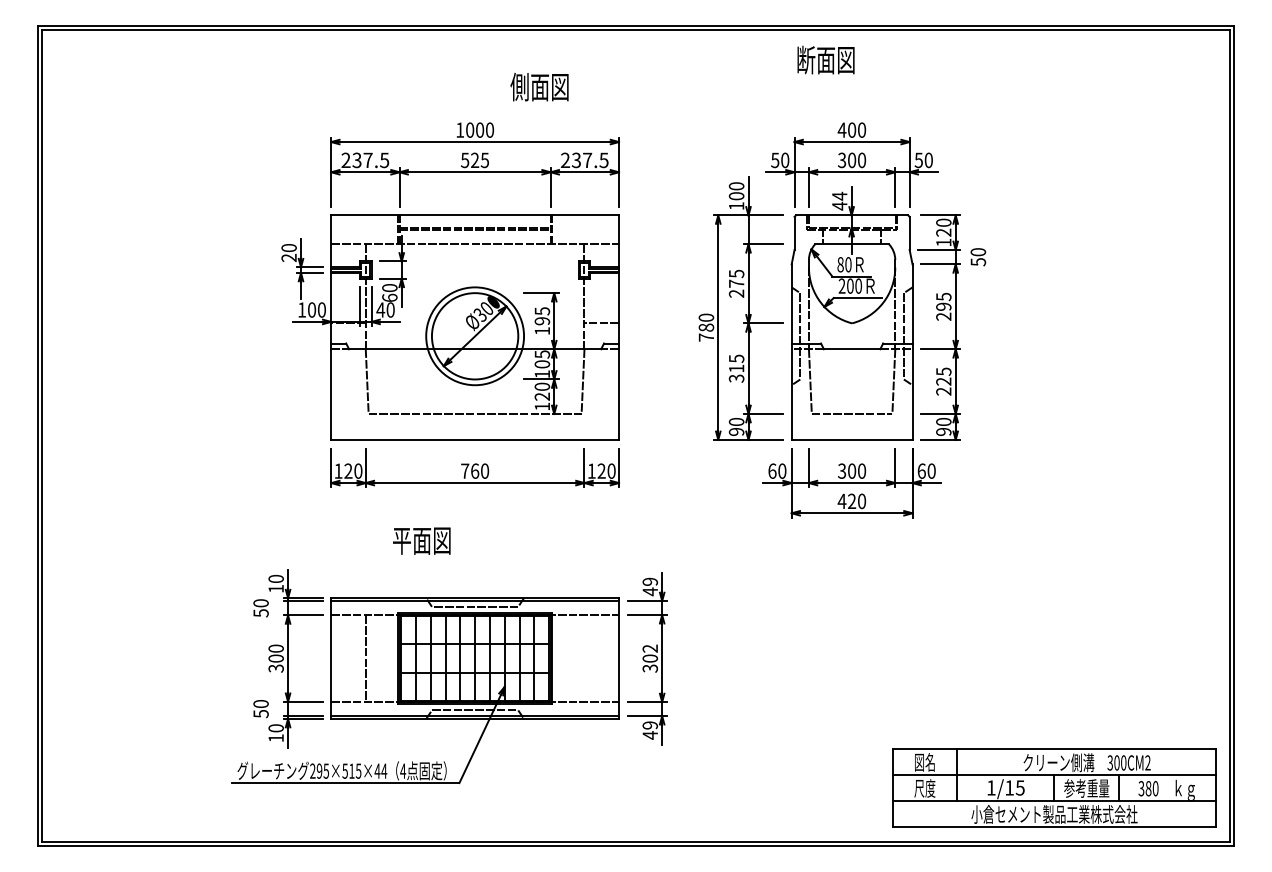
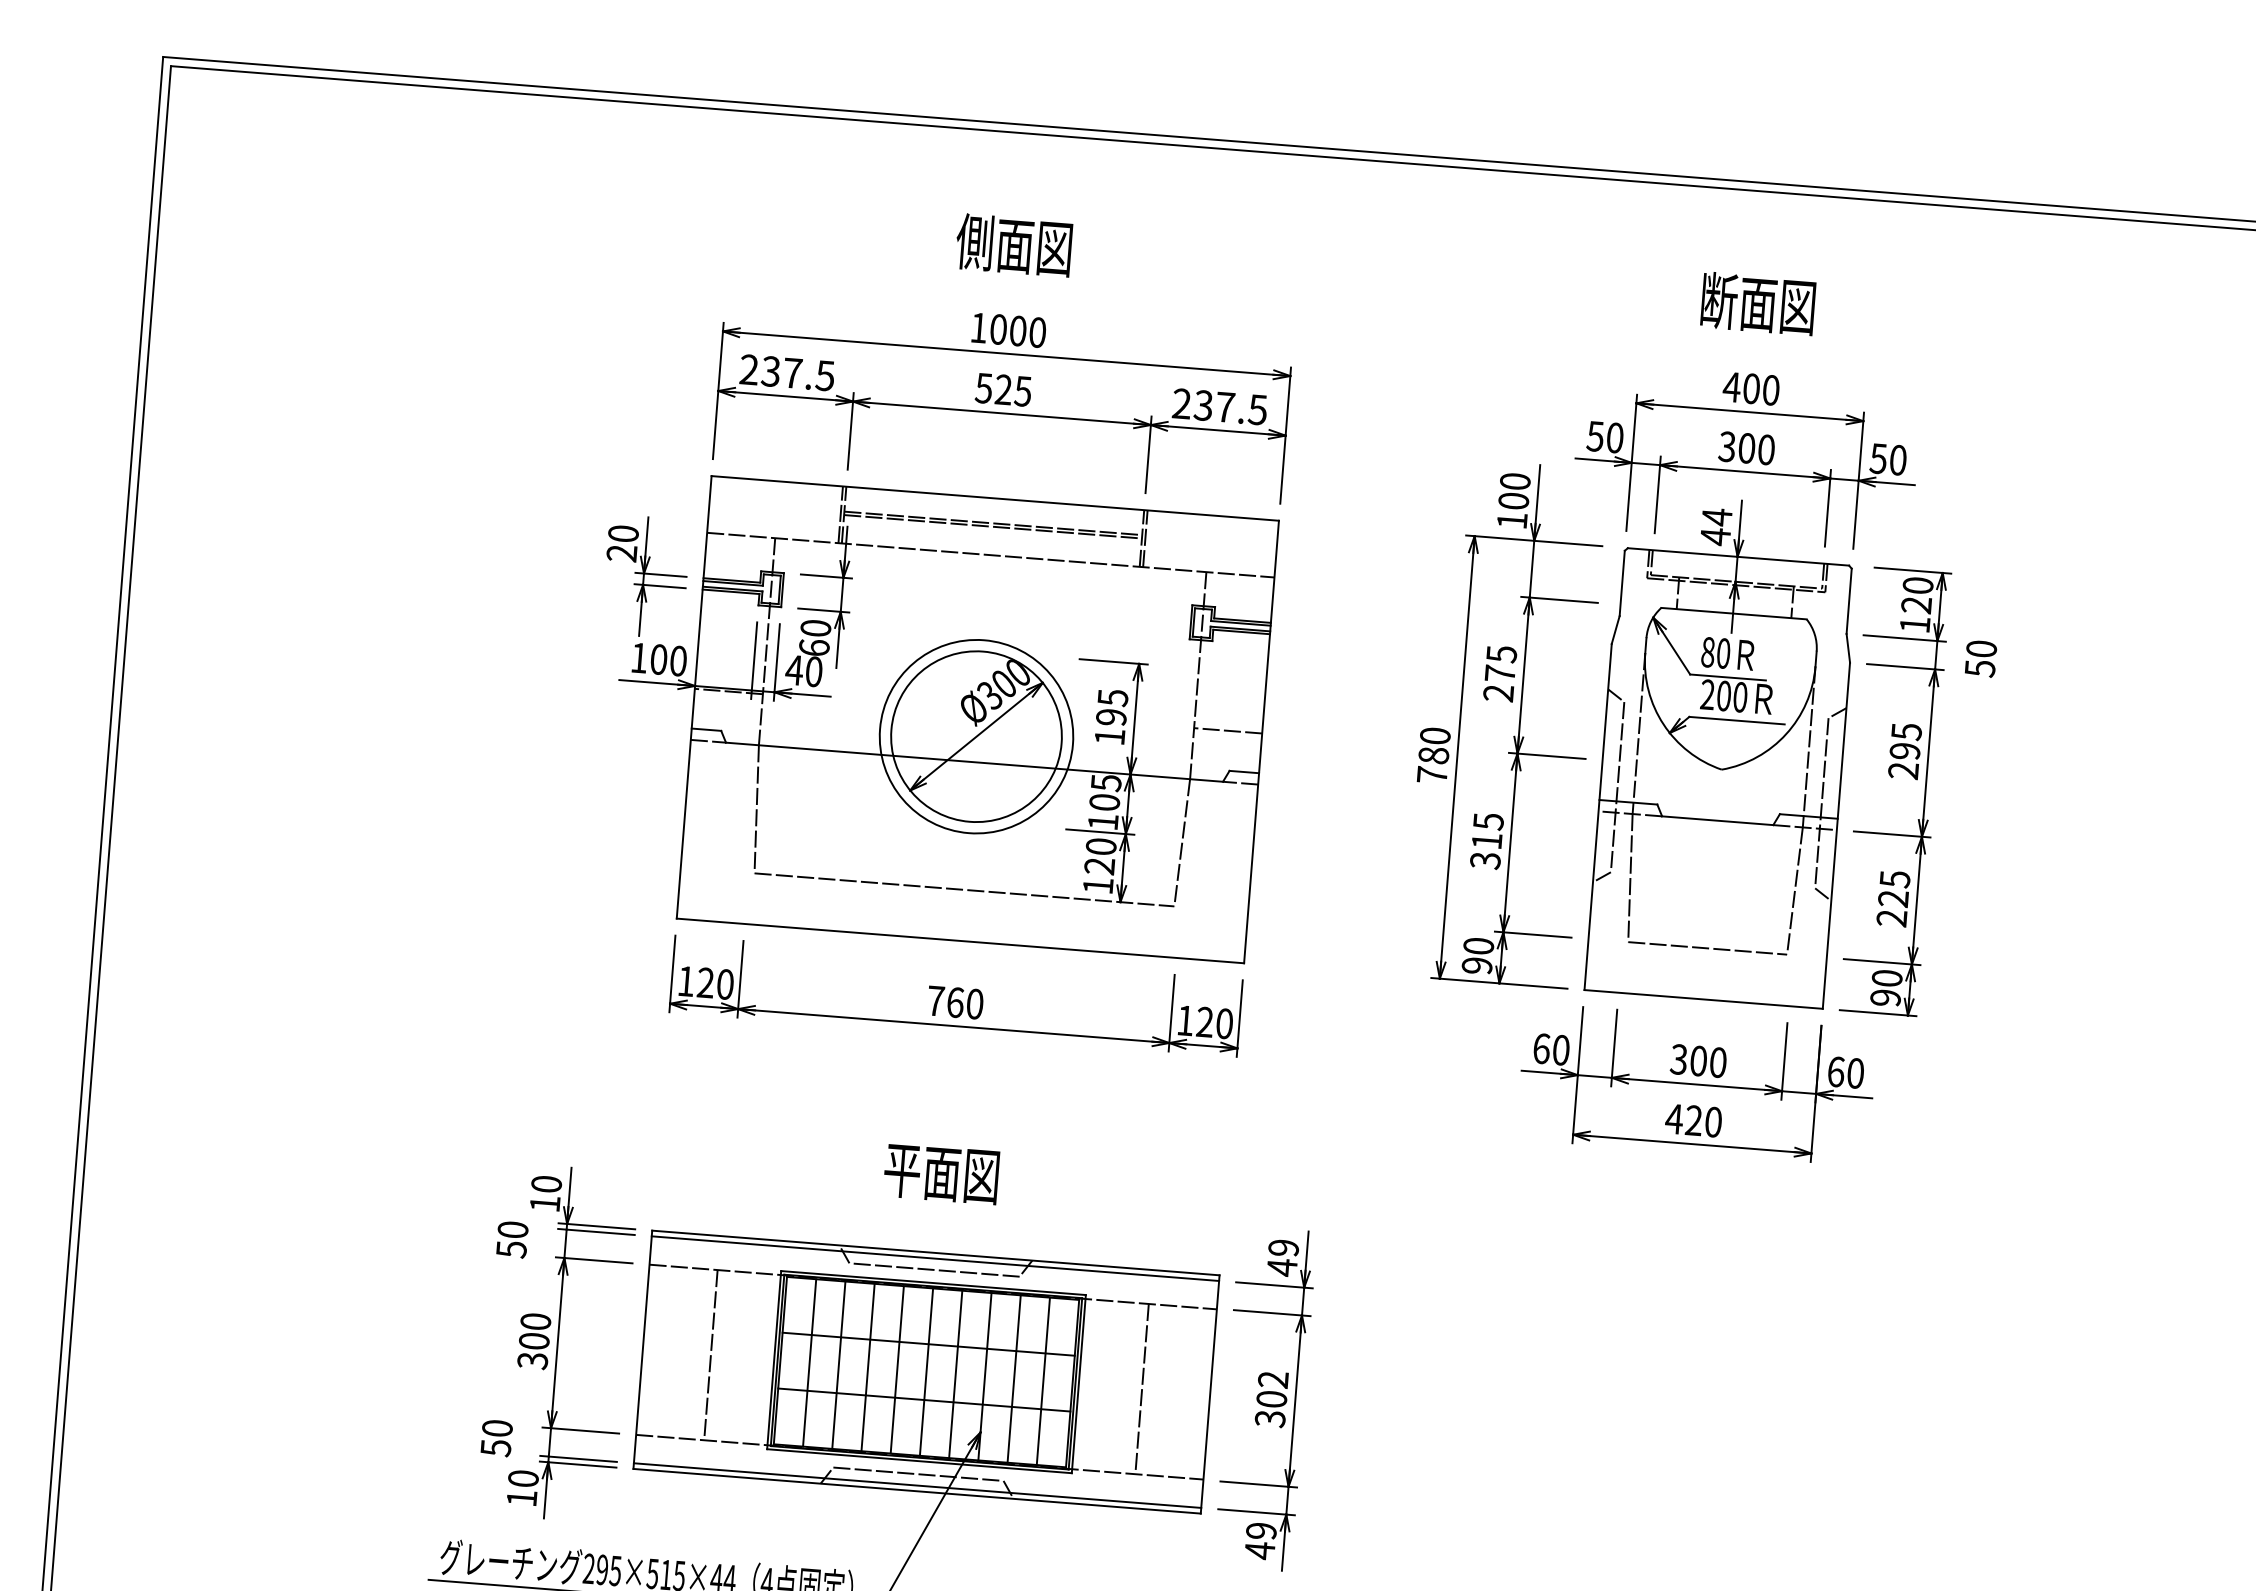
text: (825, 59) -> (1757, 302), moved
text: (539, 87) -> (1013, 246), moved
text: (421, 540) -> (940, 1172), moved
line: (584, 658) -> (1142, 1388), added

